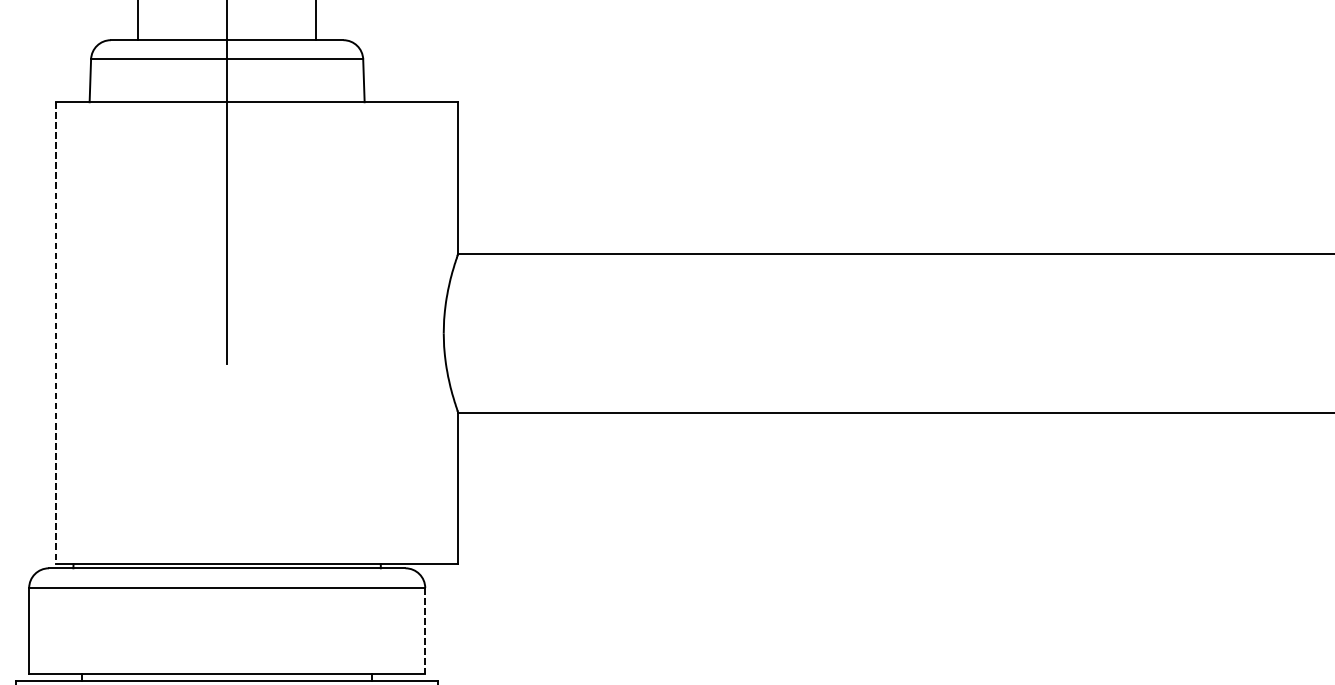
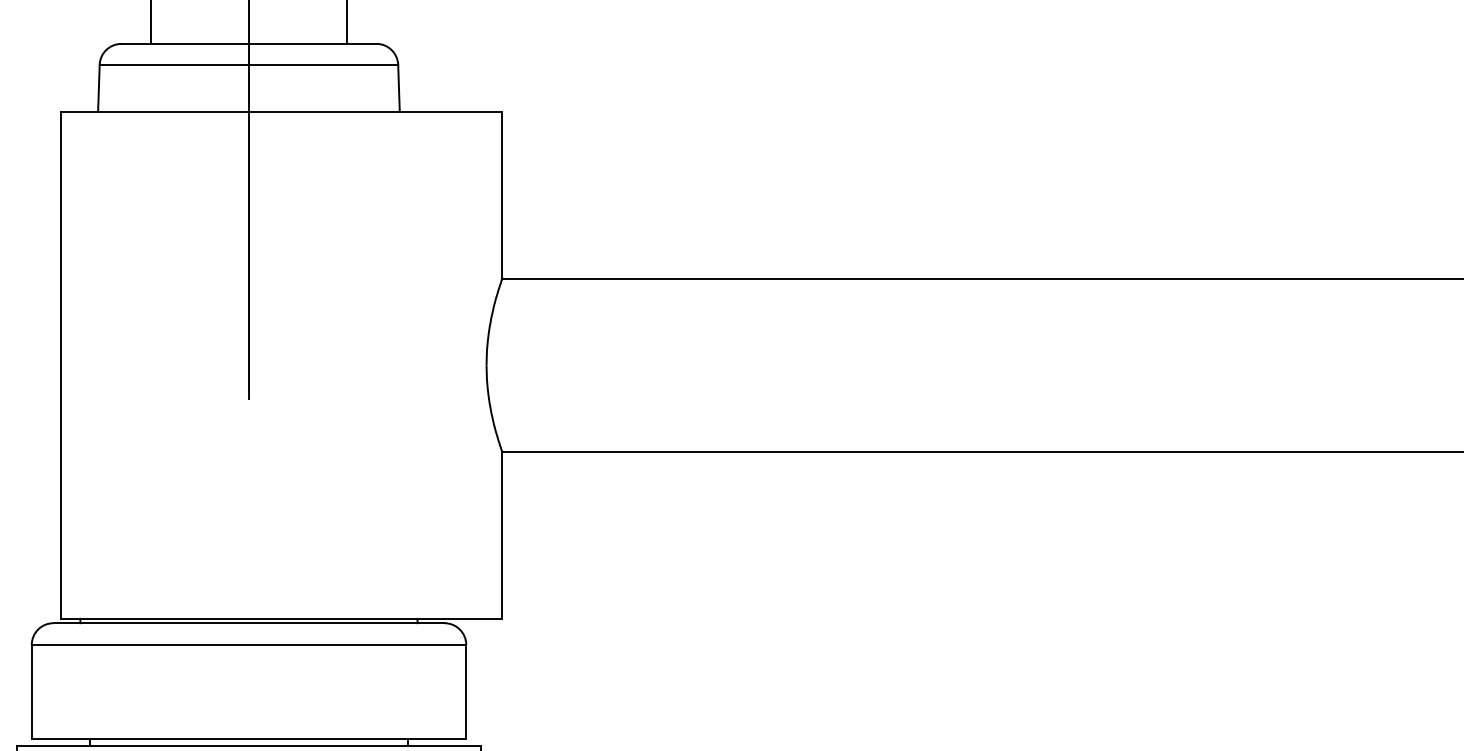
line: (55, 333) -> (60, 365), dashed -> solid
line: (425, 631) -> (466, 692), dashed -> solid

